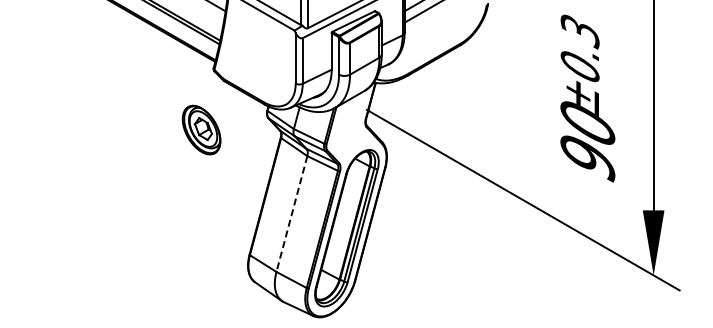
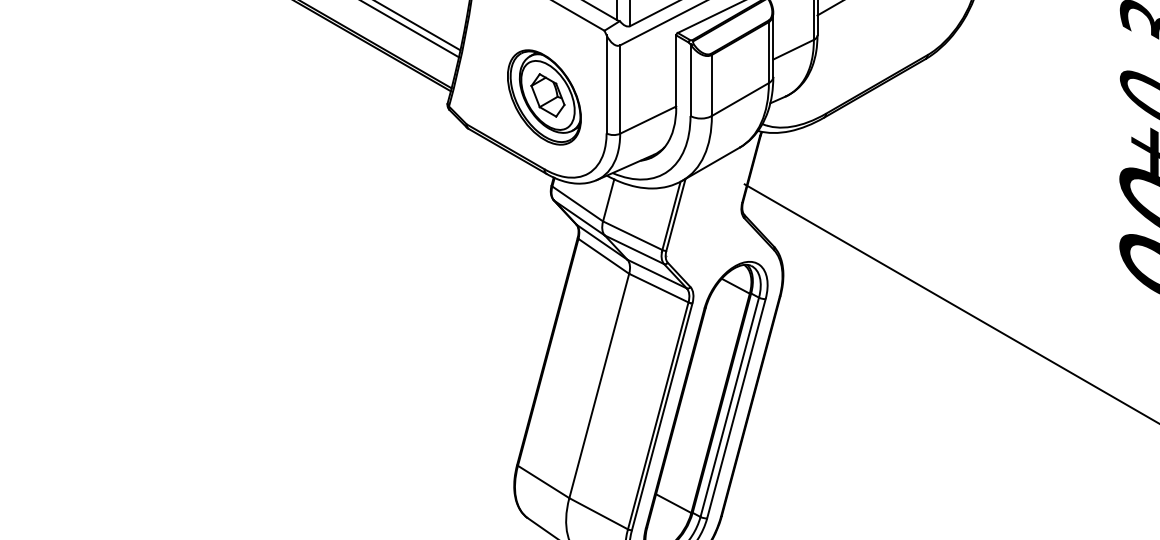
part: (201, 129) -> (544, 96), moved
line: (291, 214) -> (598, 386), dashed -> solid

